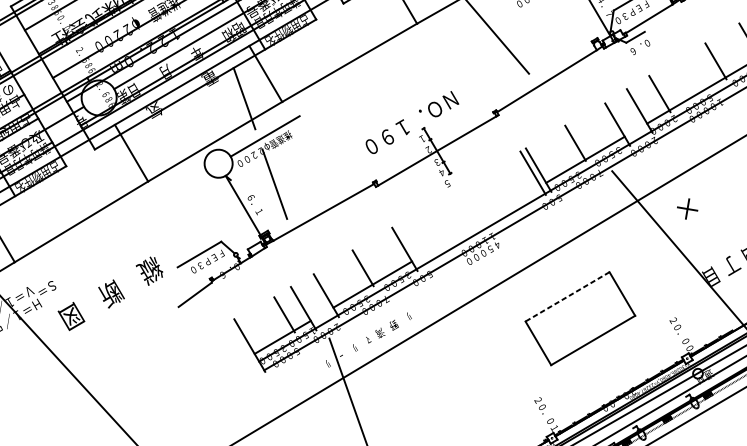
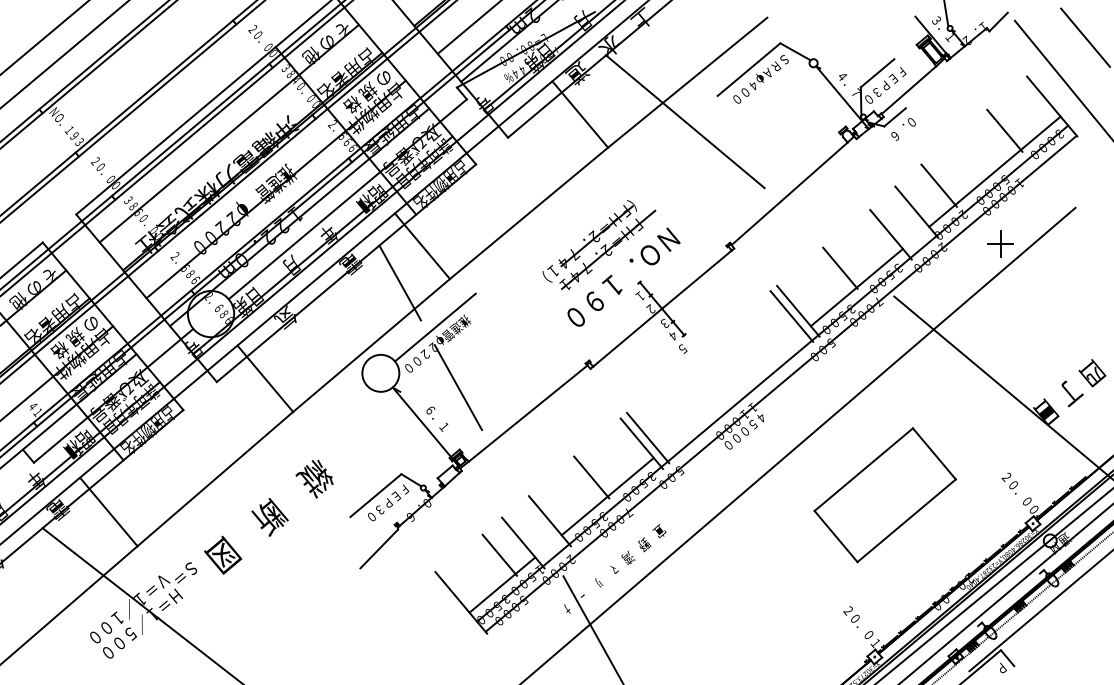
part: (398, 95) -> (599, 244), added
part: (687, 208) -> (1000, 243), moved
line: (410, 245) -> (648, 437), added
text: (110, 293) -> (268, 516), moved
line: (567, 296) -> (863, 469), dashed -> solid
text: (406, 317) -> (659, 531), ﾘ -> 宜
text: (328, 363) -> (567, 609), ﾘ -> ﾅ

